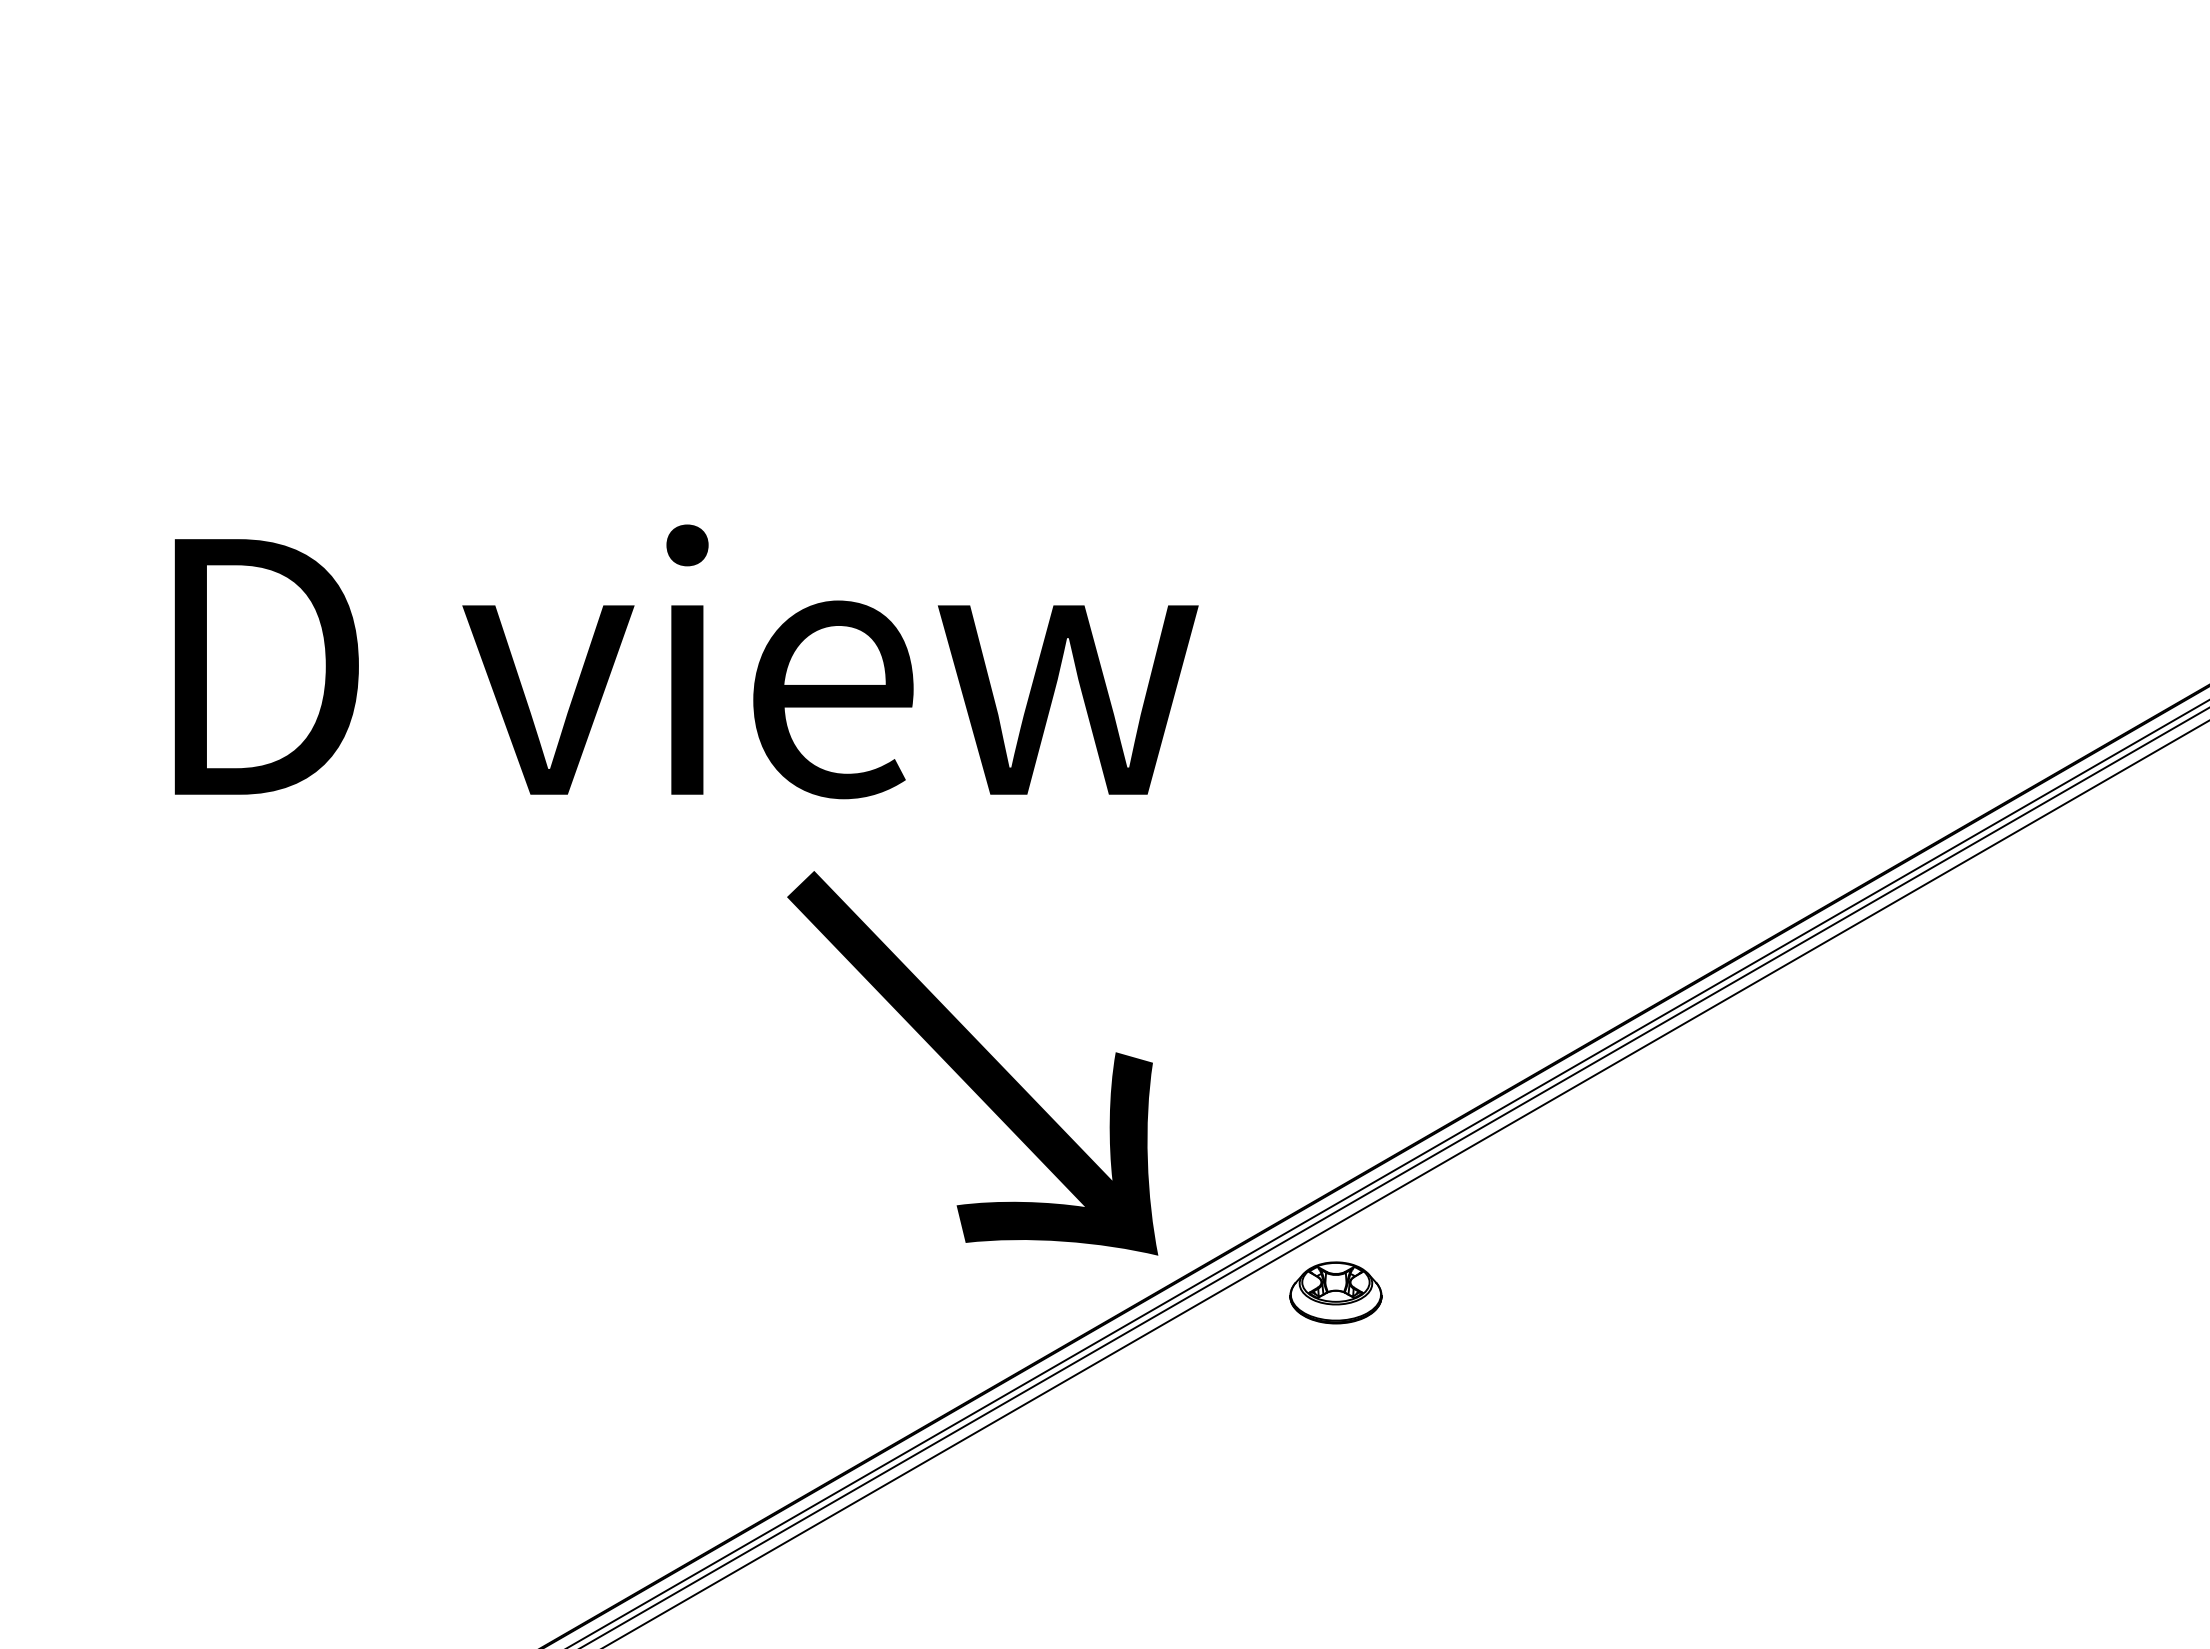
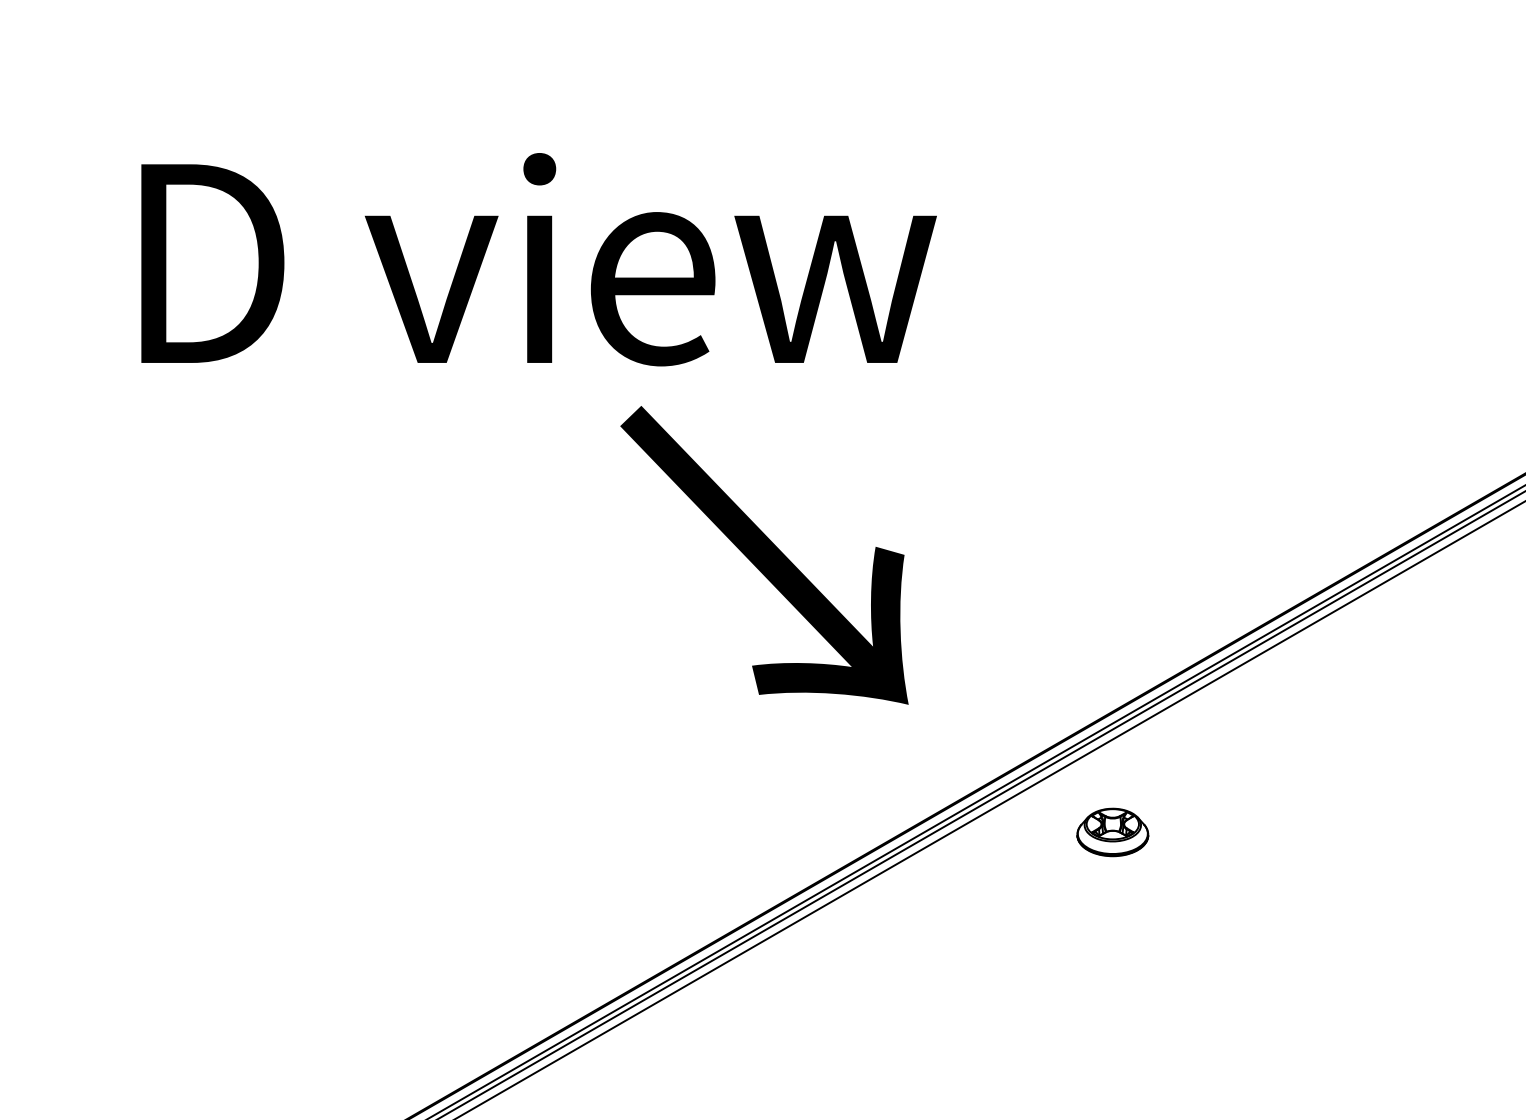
text: (686, 661) -> (538, 259), moved
text: (972, 1063) -> (764, 555), moved
part: (1335, 1292) -> (1112, 832), moved

